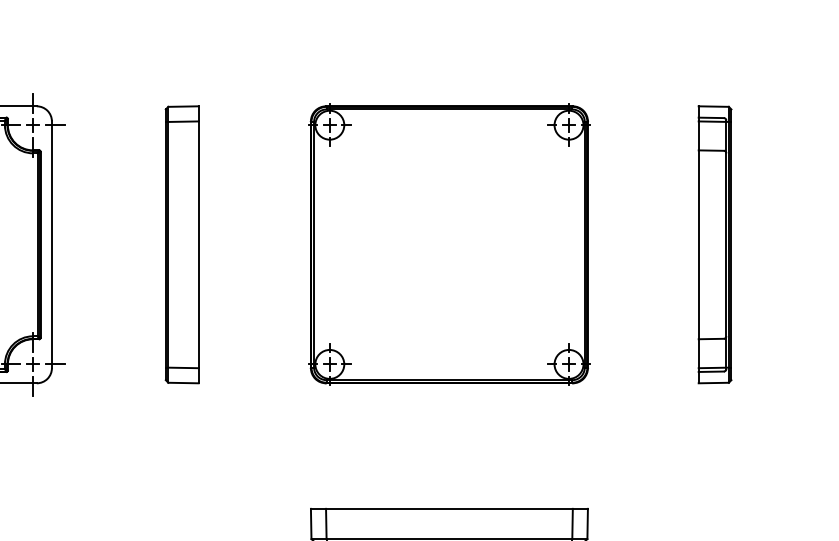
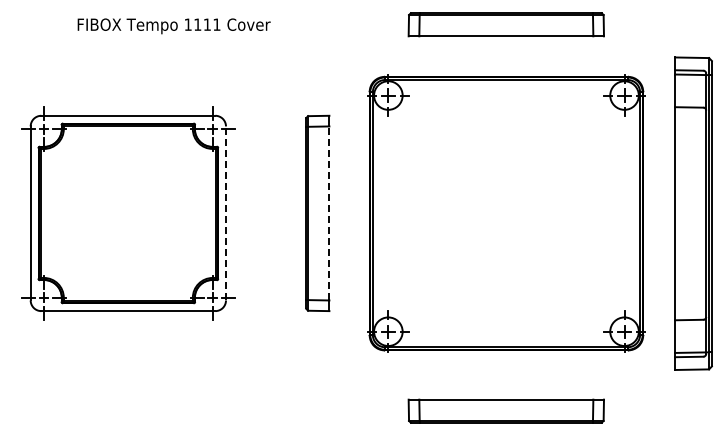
line: (52, 243) -> (226, 212), solid -> dashed
line: (198, 243) -> (329, 212), solid -> dashed
part: (448, 243) -> (505, 212), size x1.4
part: (714, 243) -> (693, 212), size x1.6

